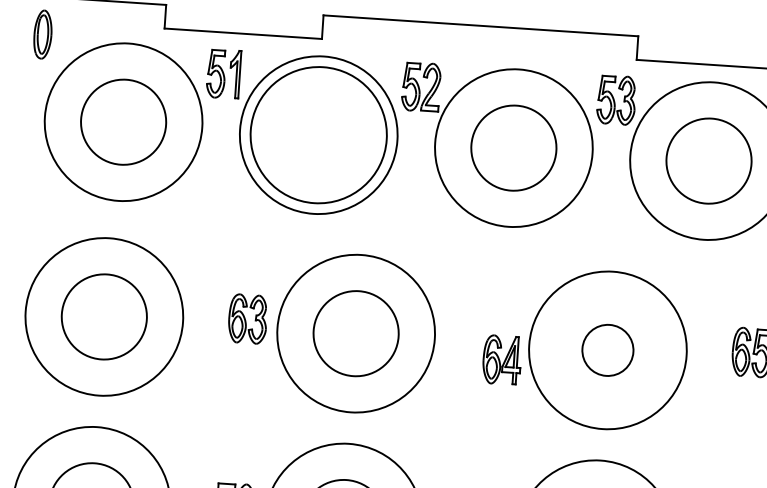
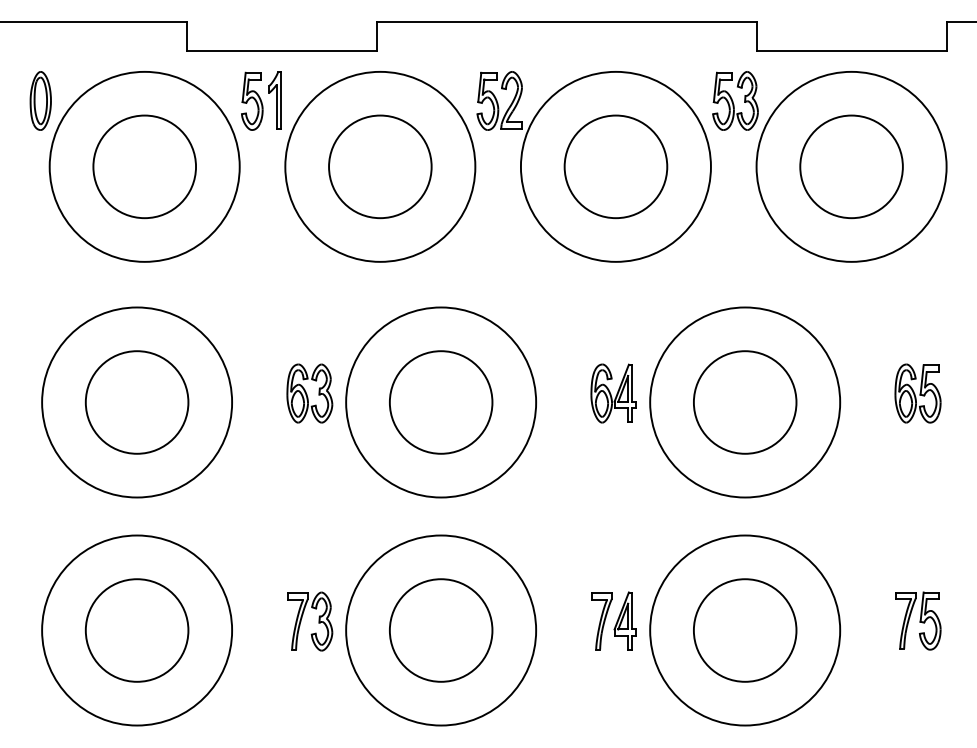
part: (42, 34) -> (40, 100), moved
circle: (318, 134) -> (380, 166), size x0.62
circle: (607, 350) -> (744, 402), size x1.67
part: (501, 360) -> (613, 393), moved

